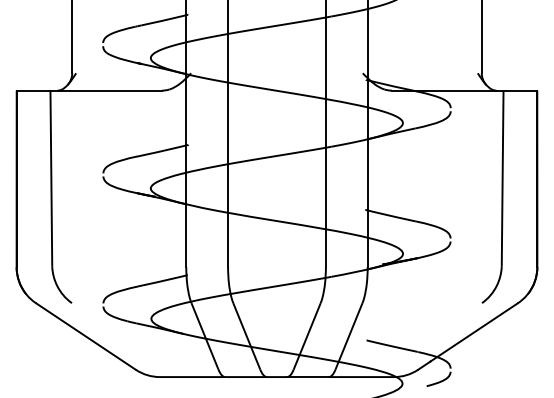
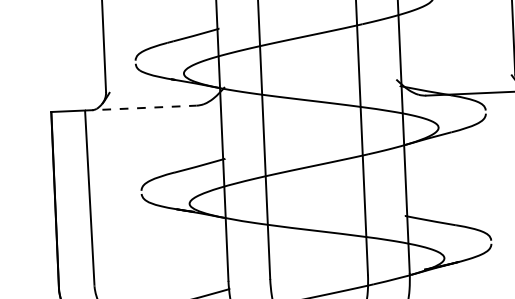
line: (106, 90) -> (141, 107), solid -> dashed

